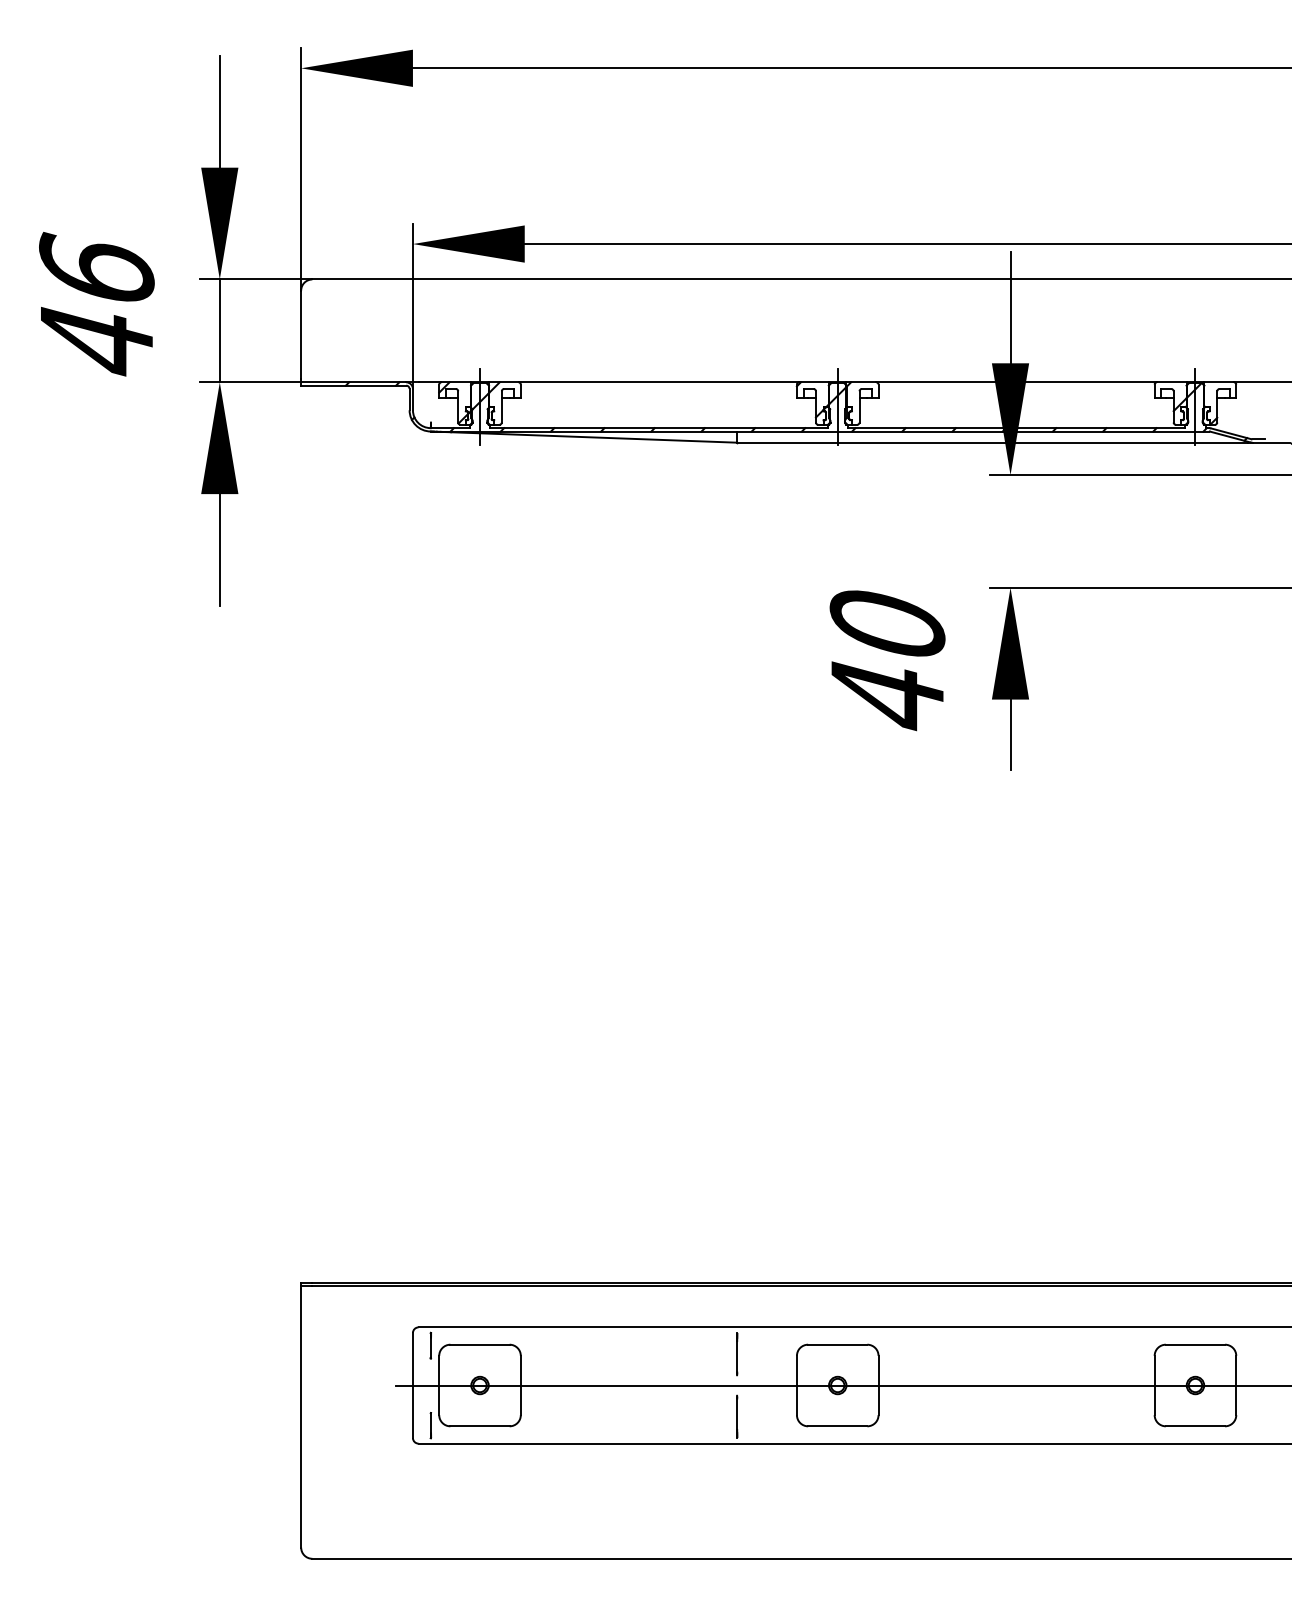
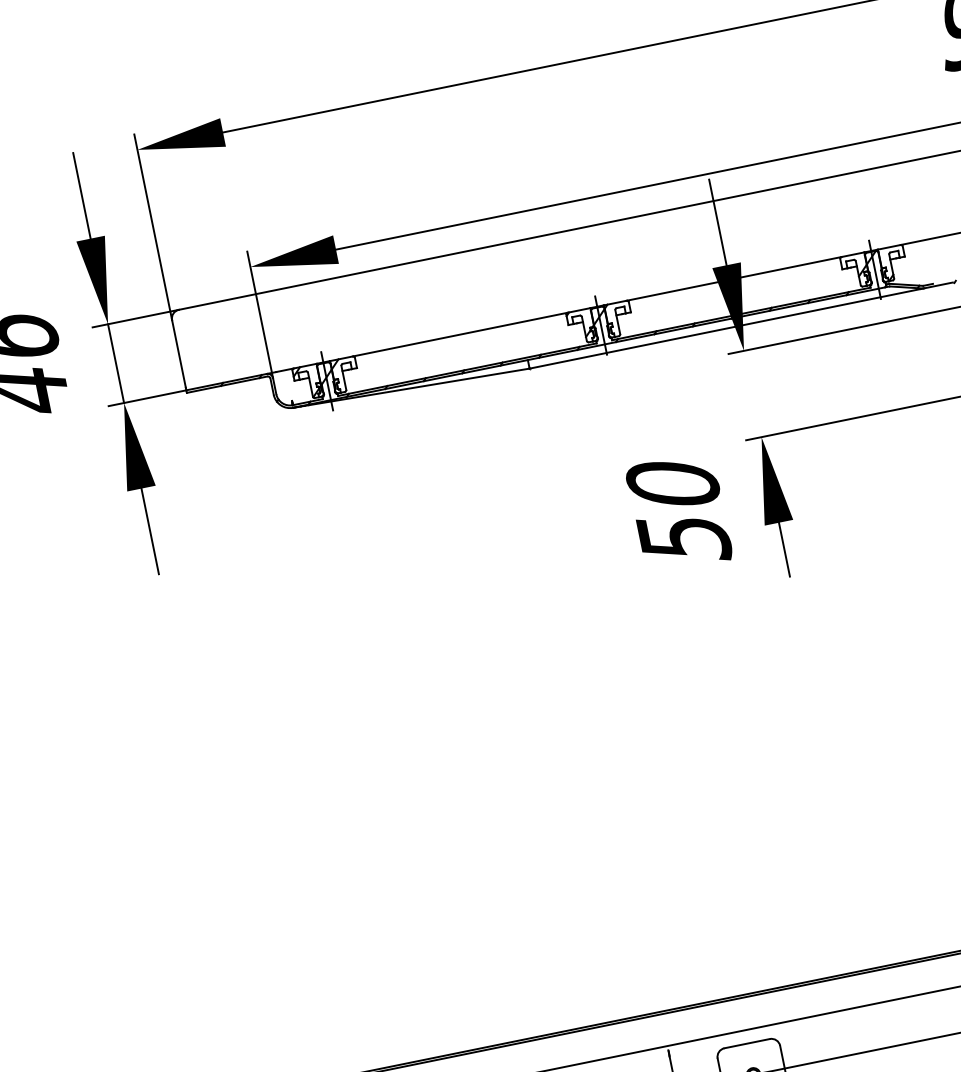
text: (888, 696) -> (685, 539), 40 -> 50

